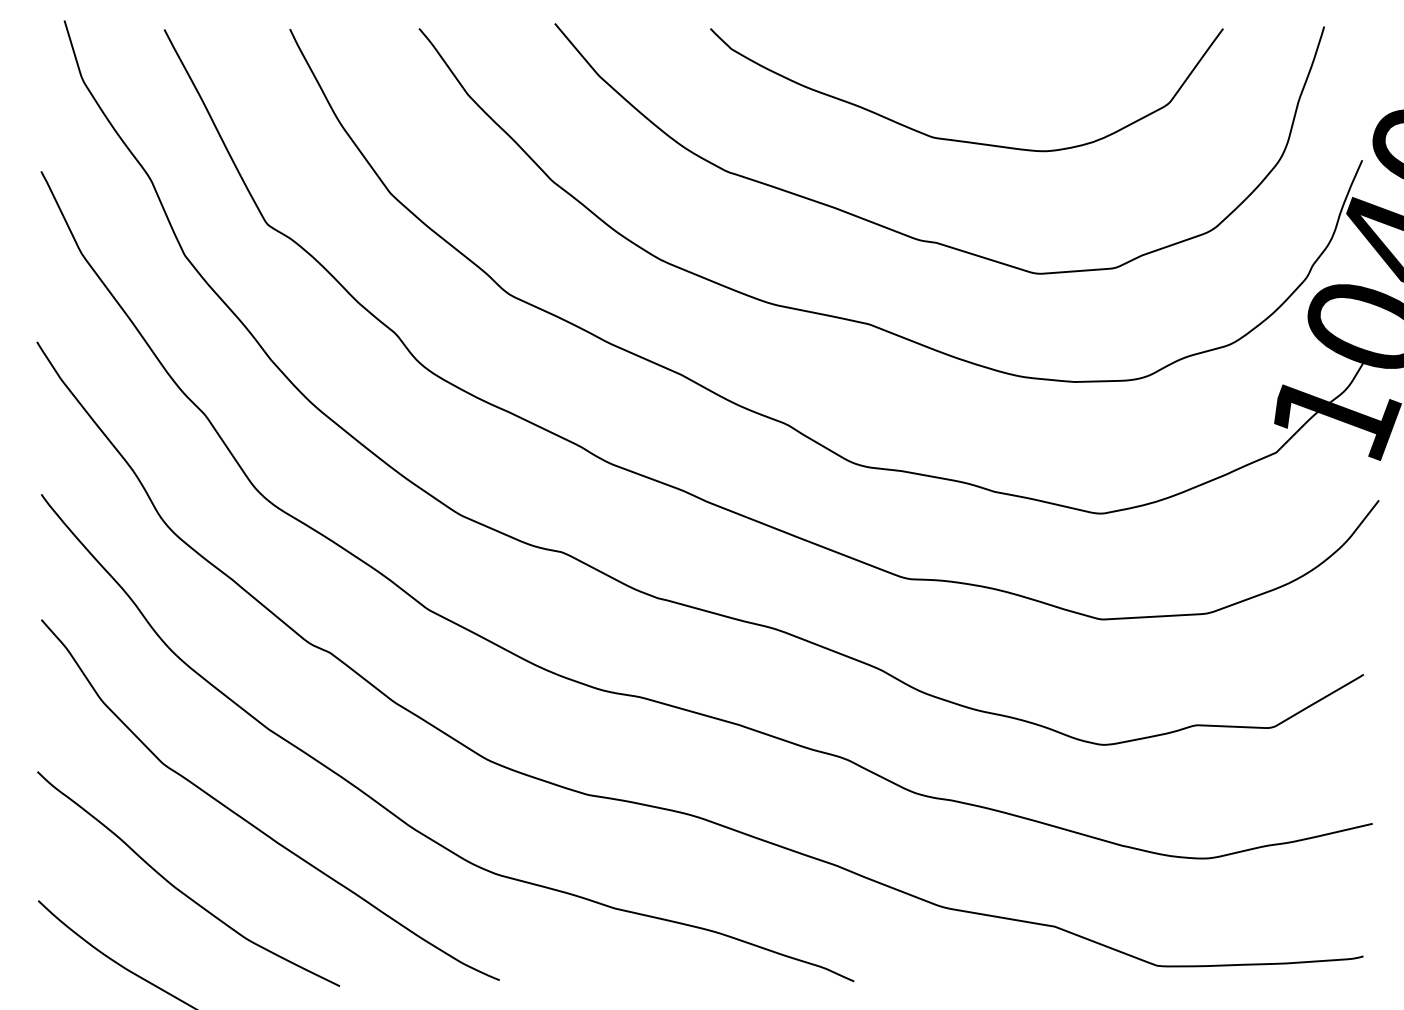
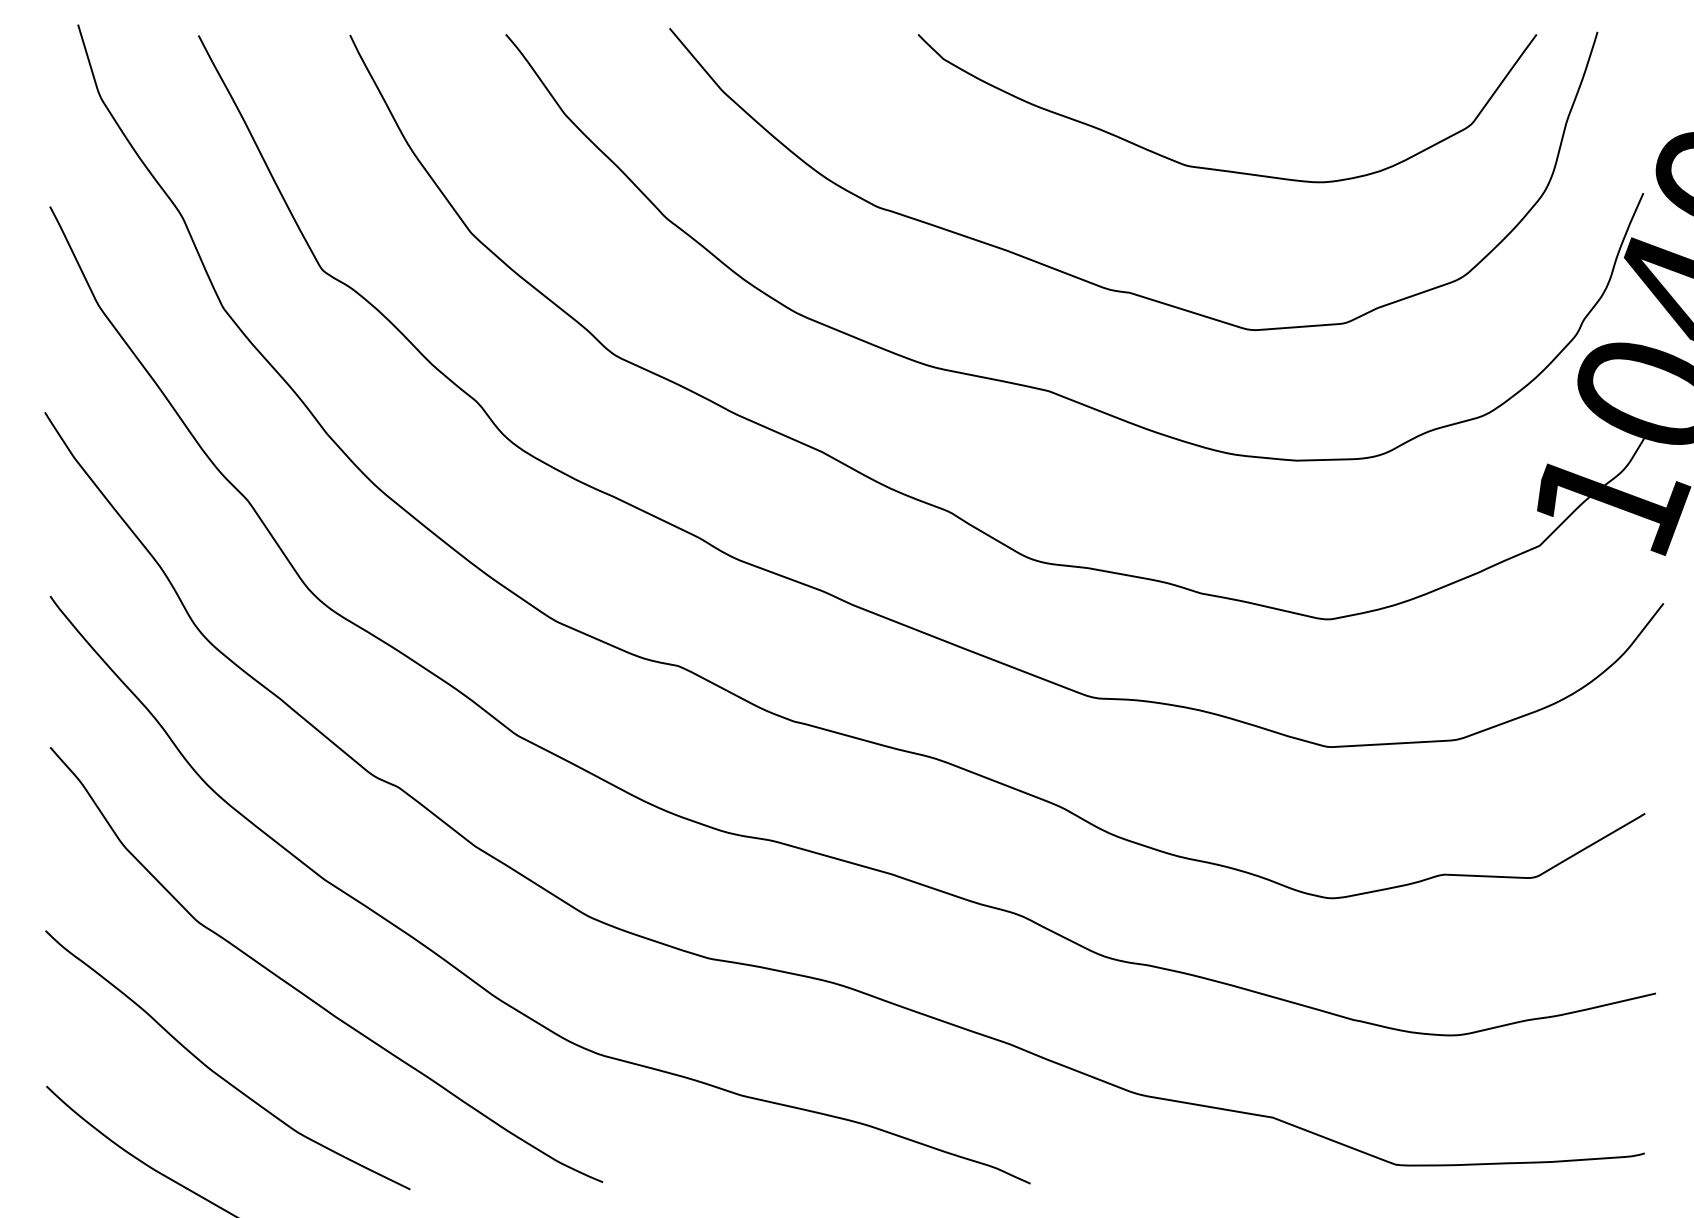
curve: (963, 140) -> (1223, 169), moved

